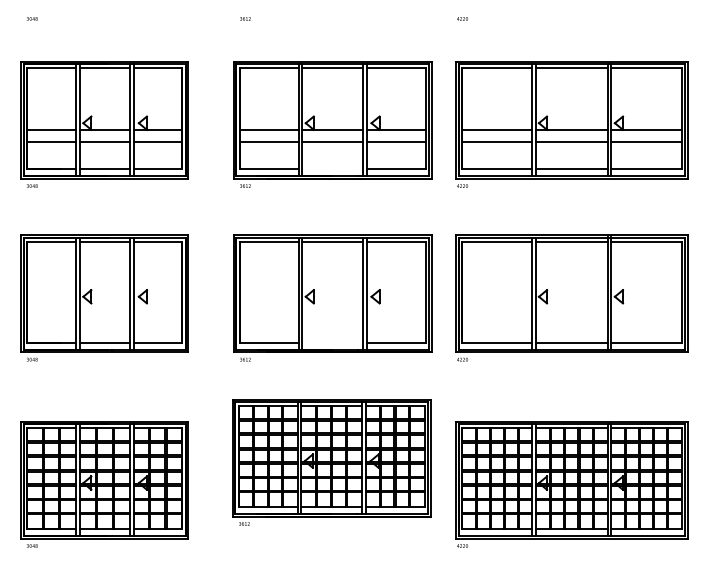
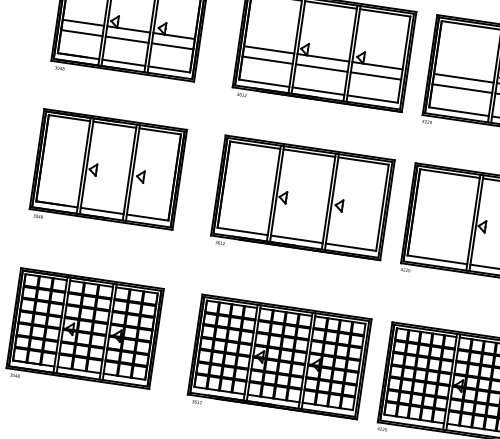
line: (332, 168) -> (318, 90), added
line: (332, 342) -> (296, 239), added
part: (331, 462) -> (278, 360), moved

